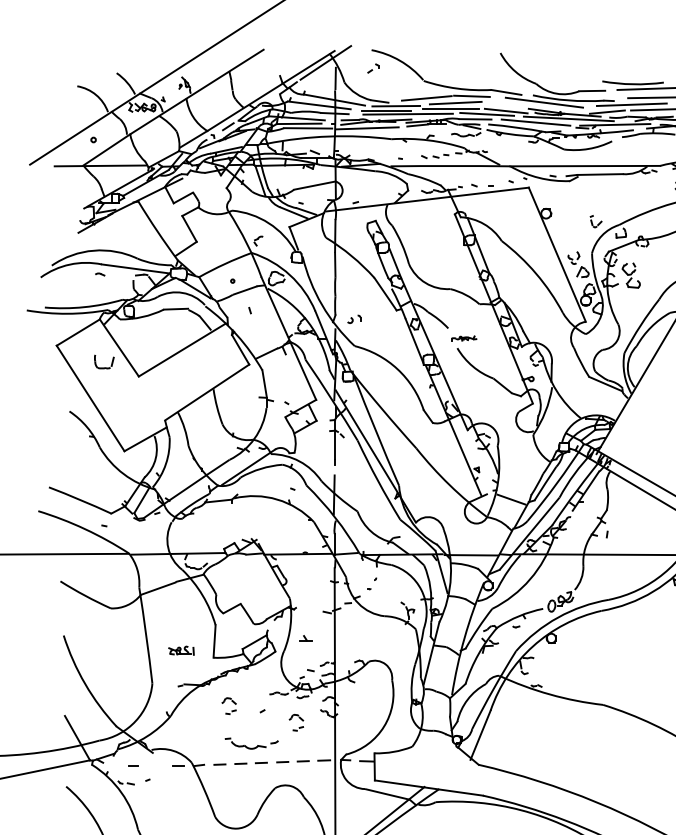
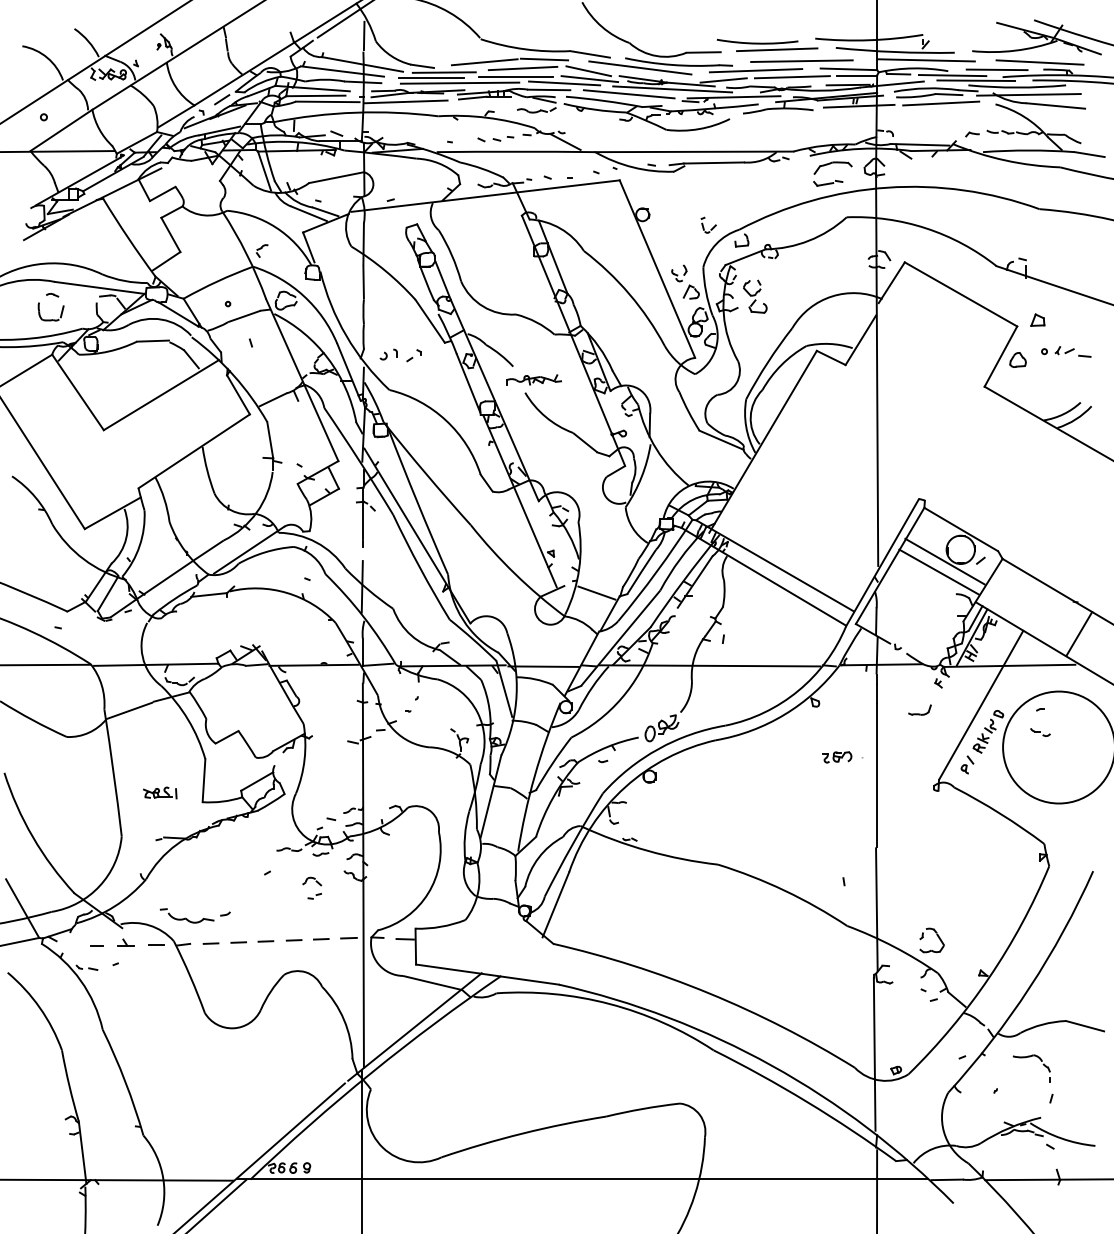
part: (372, 68) -> (413, 355), moved
line: (505, 105) -> (588, 71), added
part: (463, 338) -> (533, 379), size x1.67
part: (103, 367) -> (50, 319), moved
part: (305, 638) -> (125, 942), moved
part: (232, 701) -> (227, 860), removed
part: (251, 743) -> (194, 915), moved

